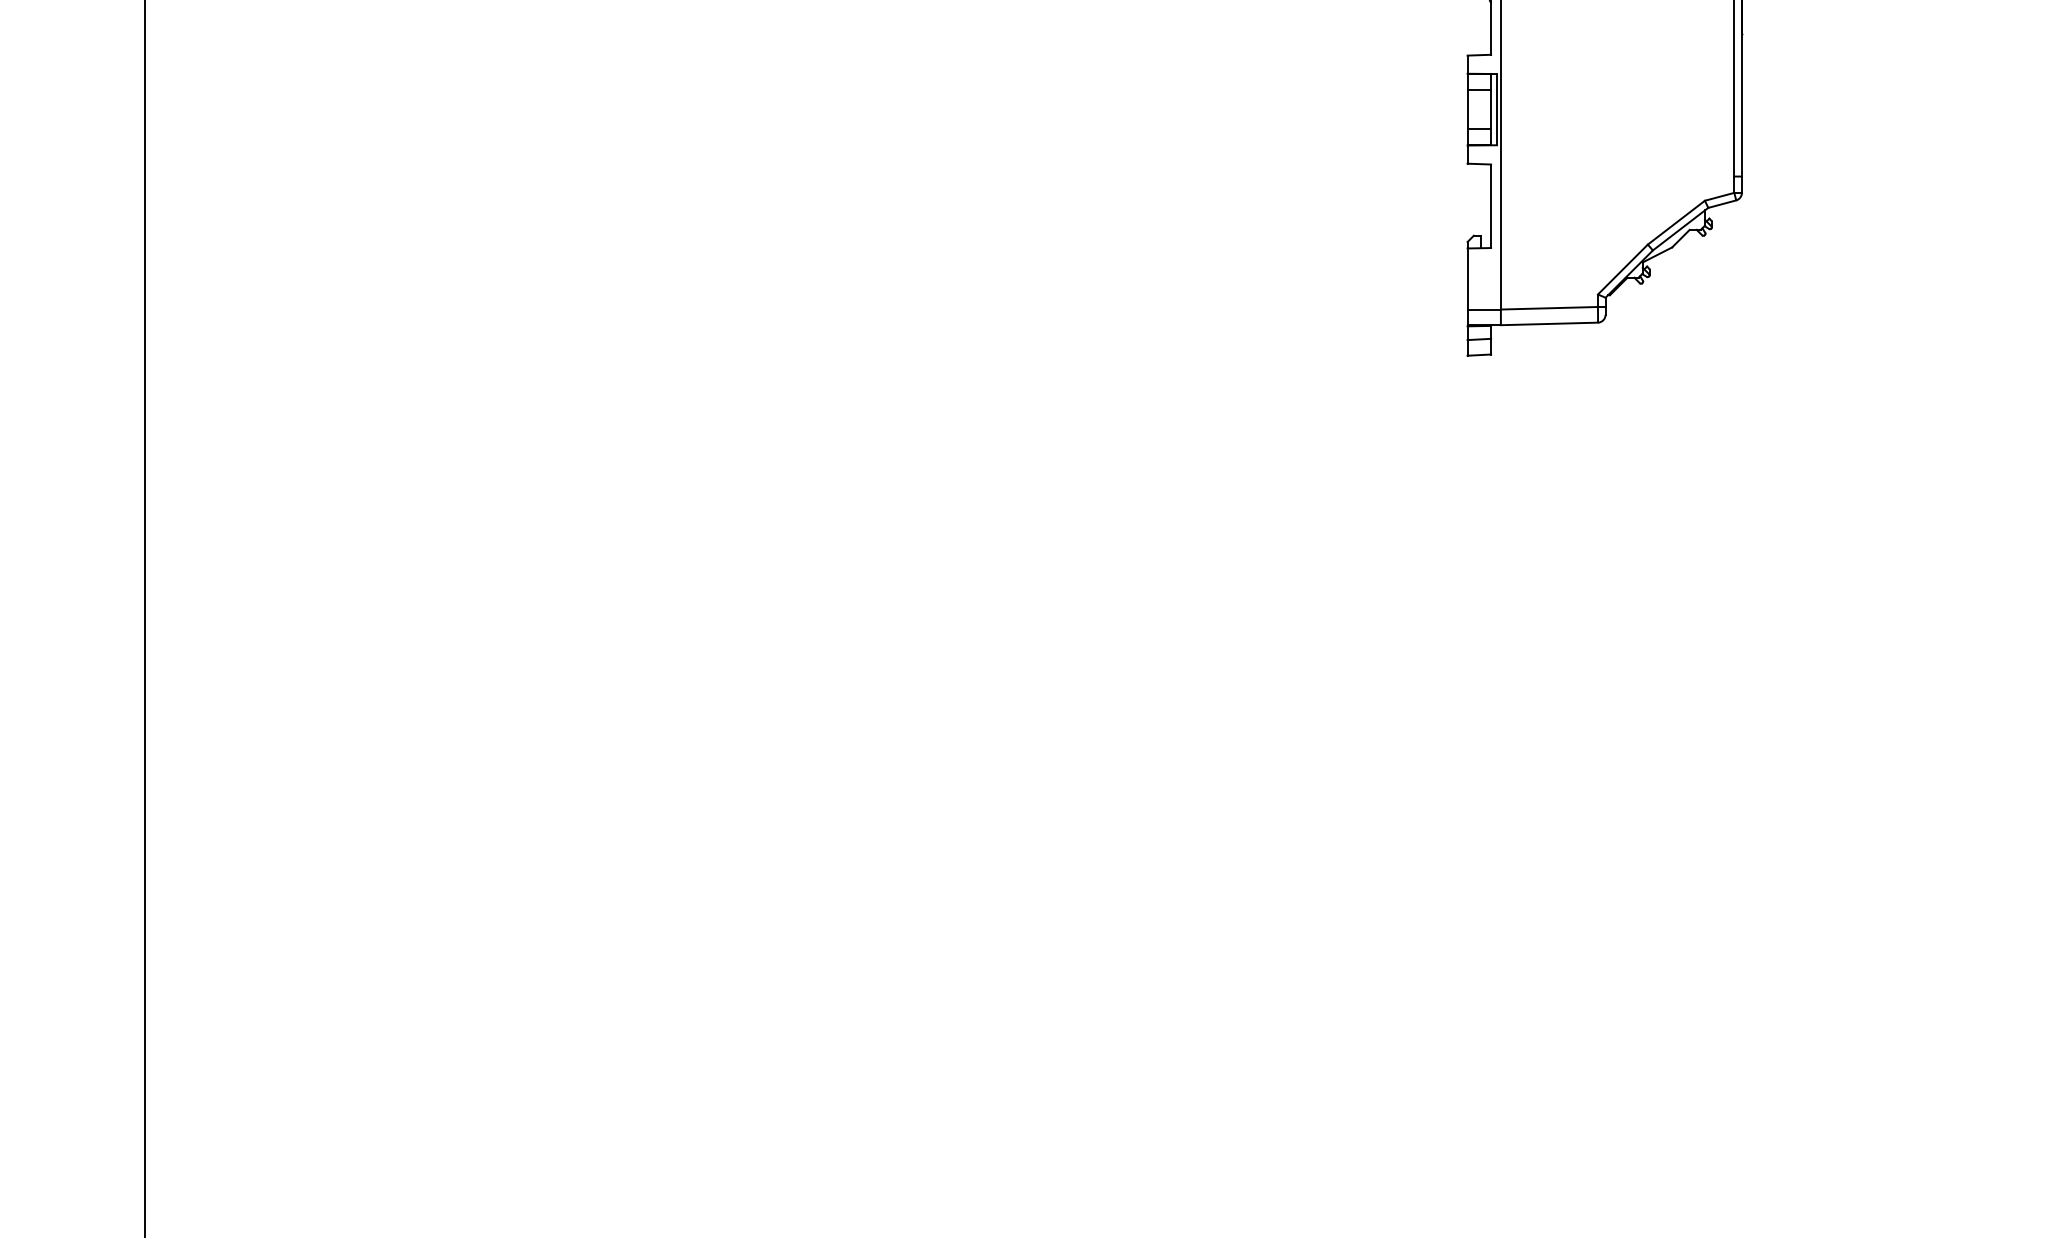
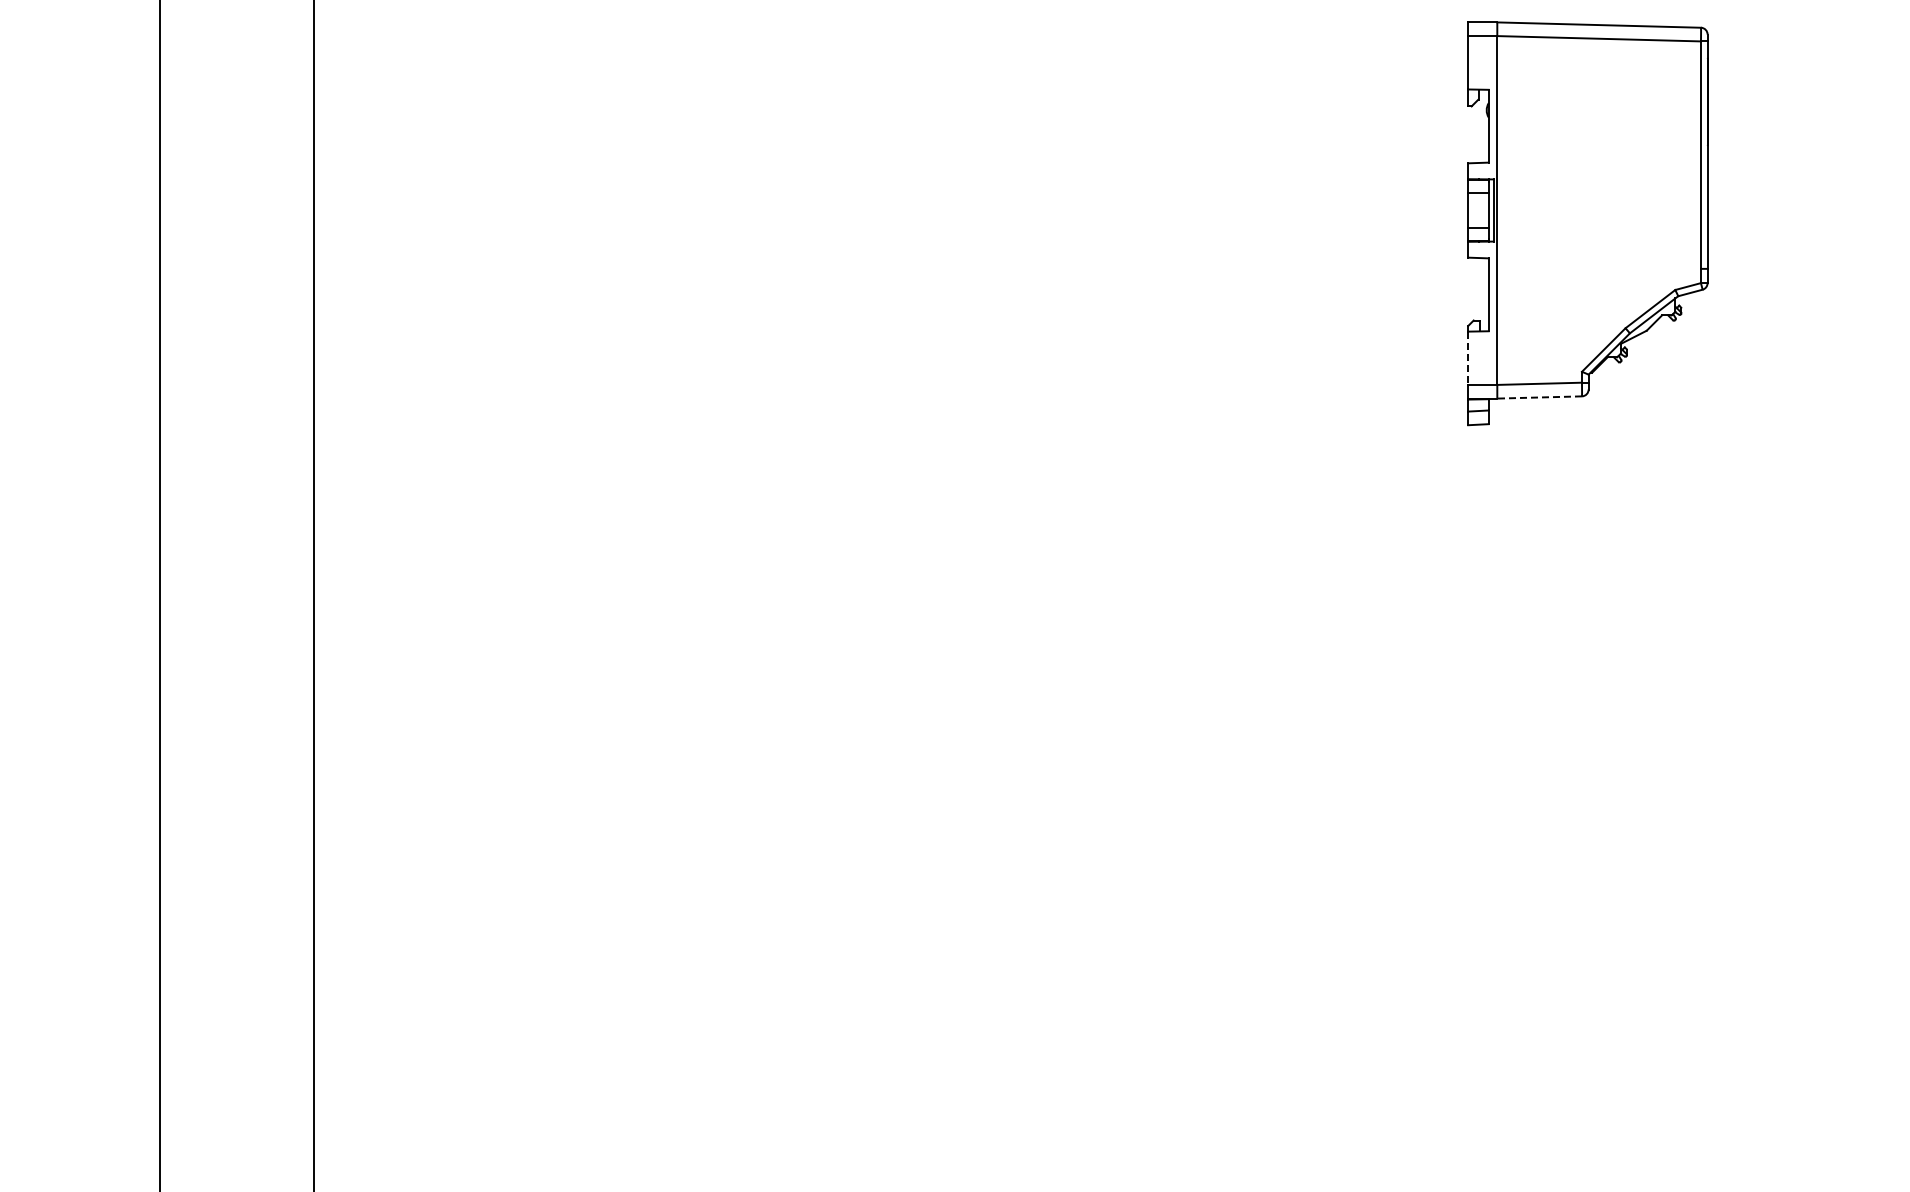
line: (1467, 279) -> (1468, 358), solid -> dashed
line: (1549, 323) -> (1539, 397), solid -> dashed

